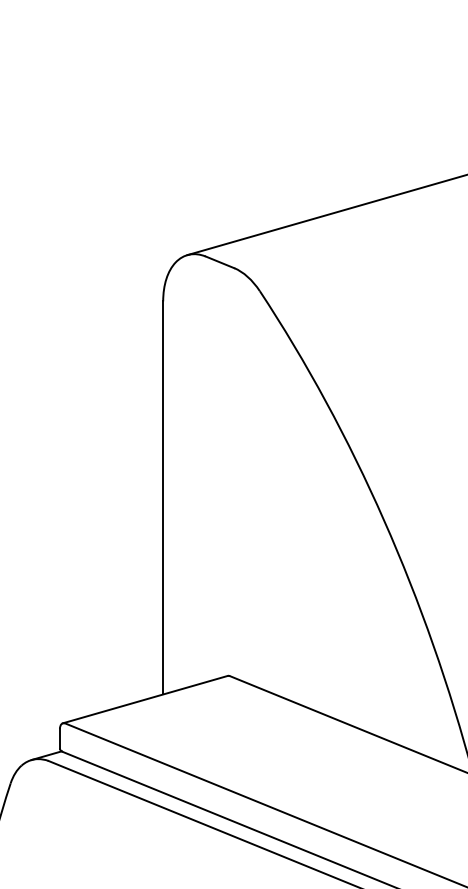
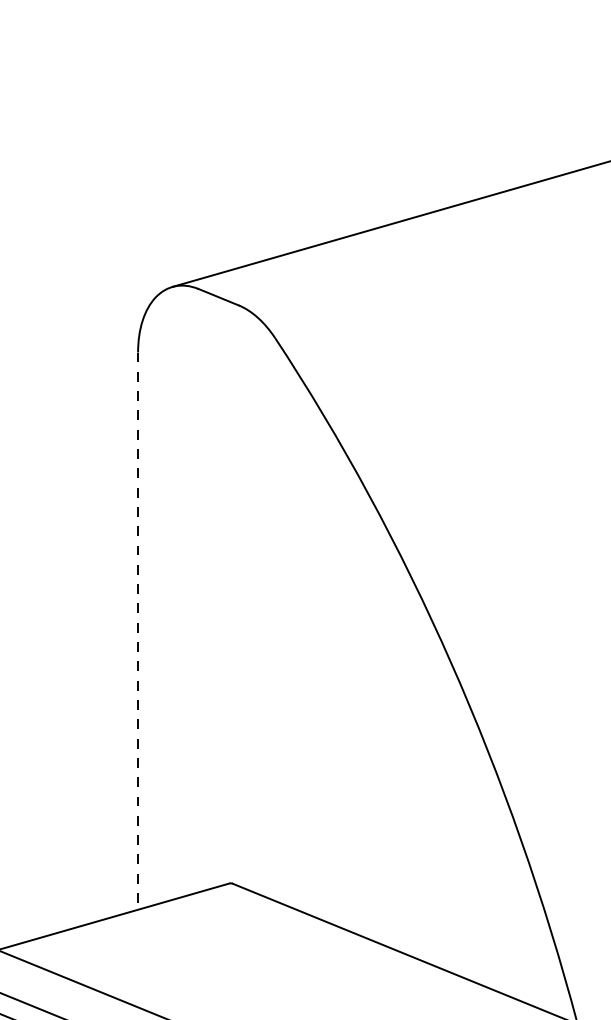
line: (163, 497) -> (138, 630), solid -> dashed

